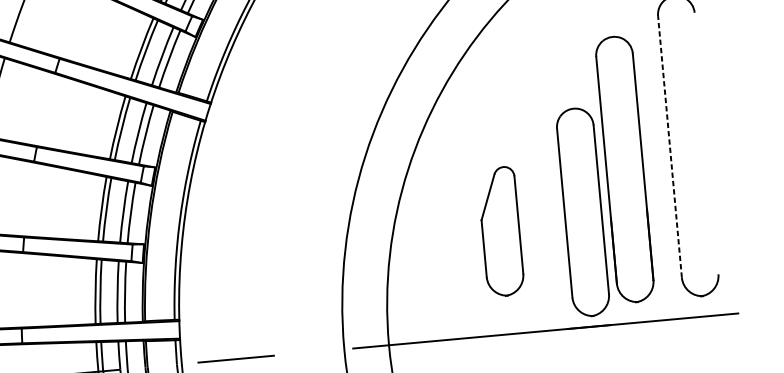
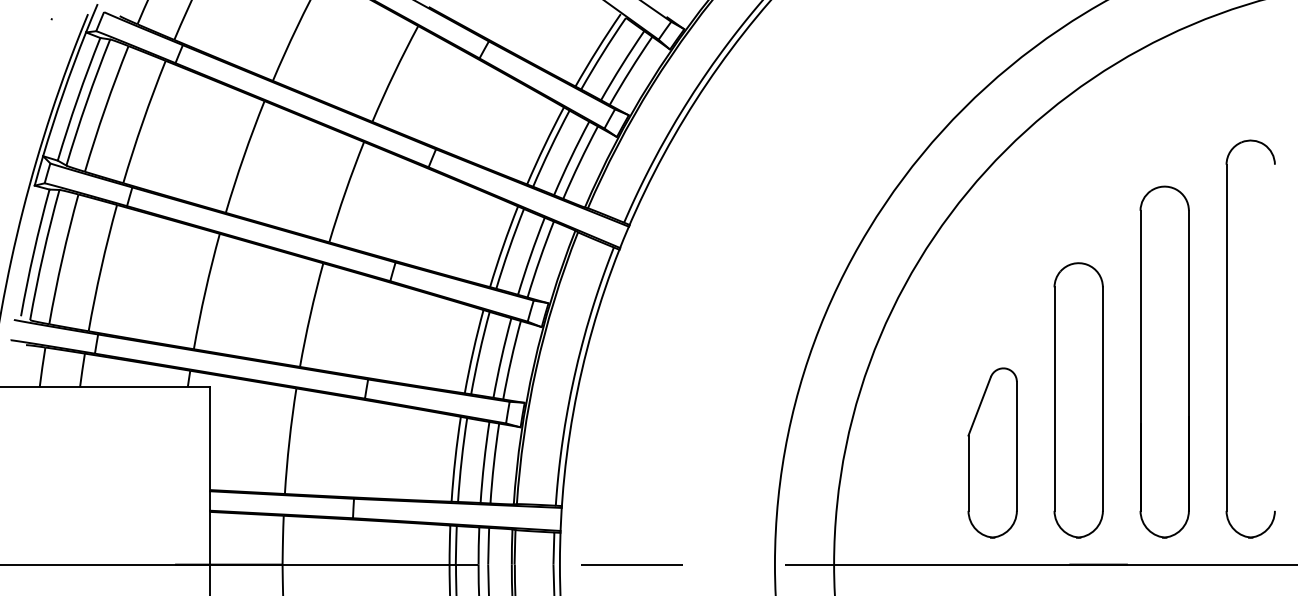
line: (669, 146) -> (1226, 337), dashed -> solid
part: (582, 212) -> (1078, 400), moved
part: (500, 231) -> (992, 452), moved

